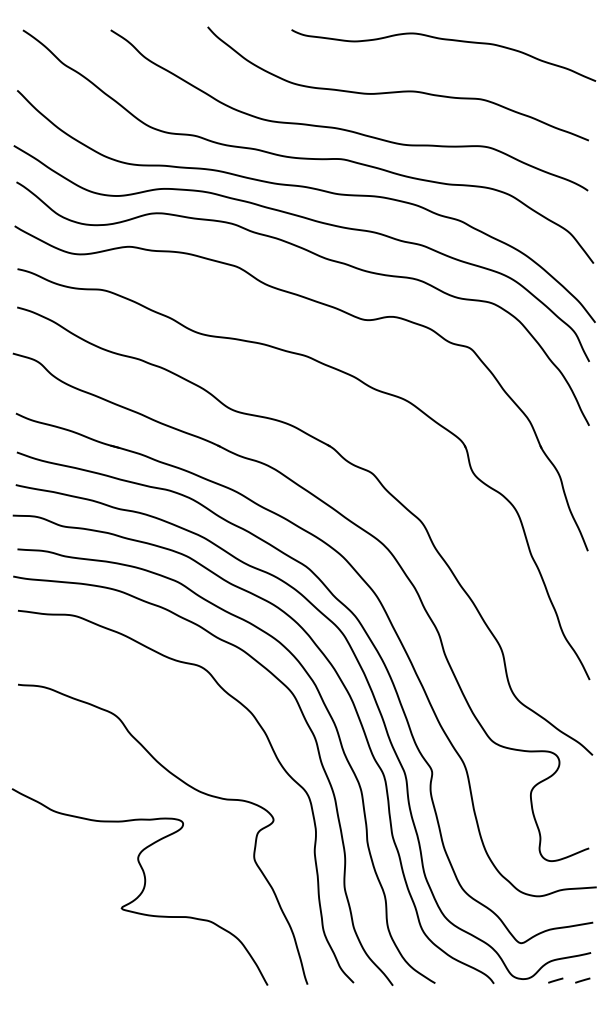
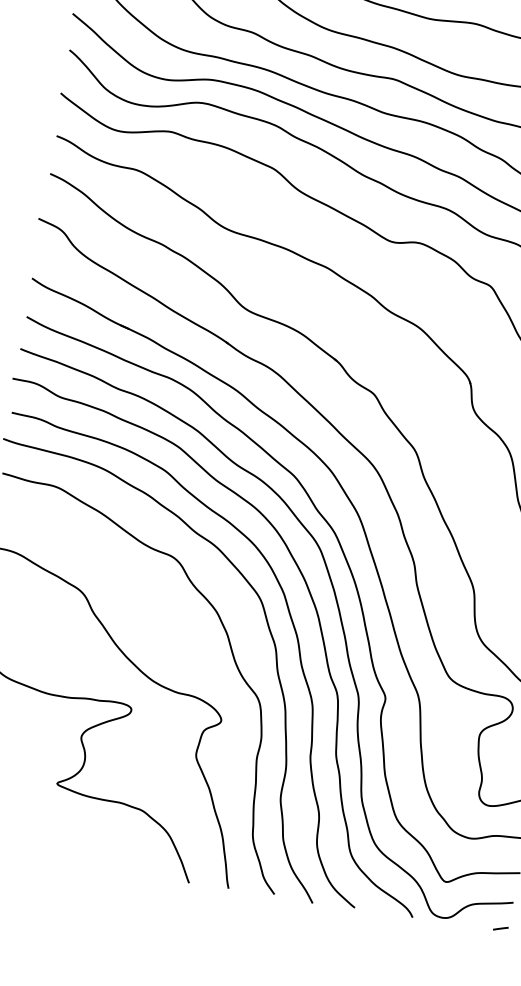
line: (555, 980) -> (473, 924), removed

